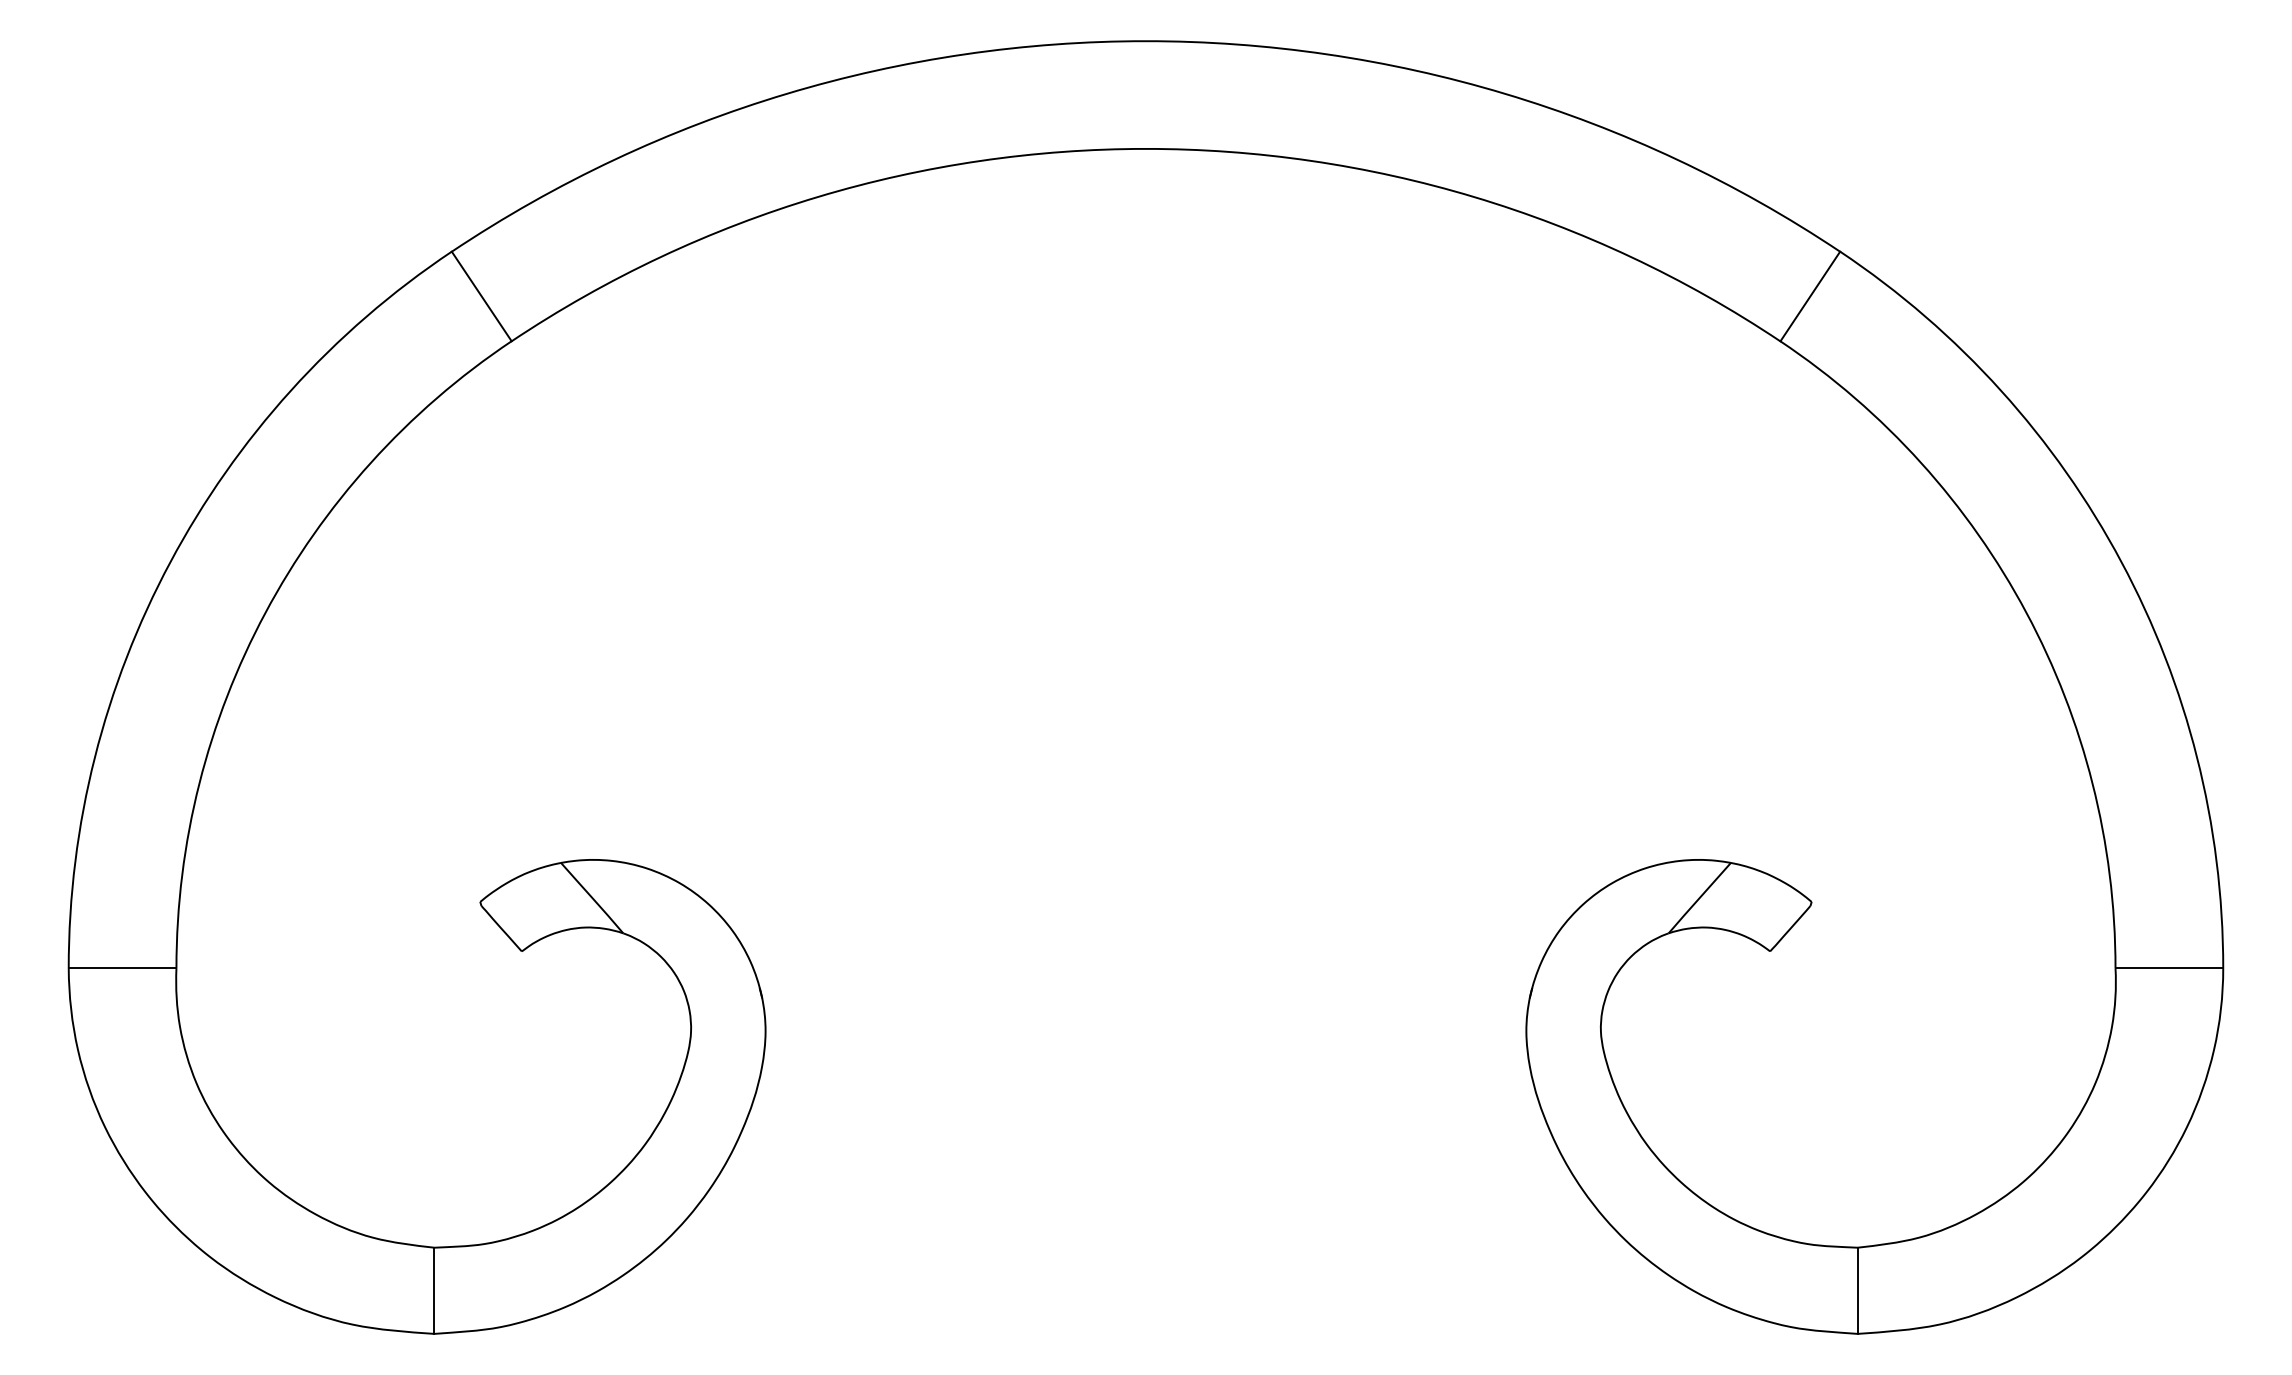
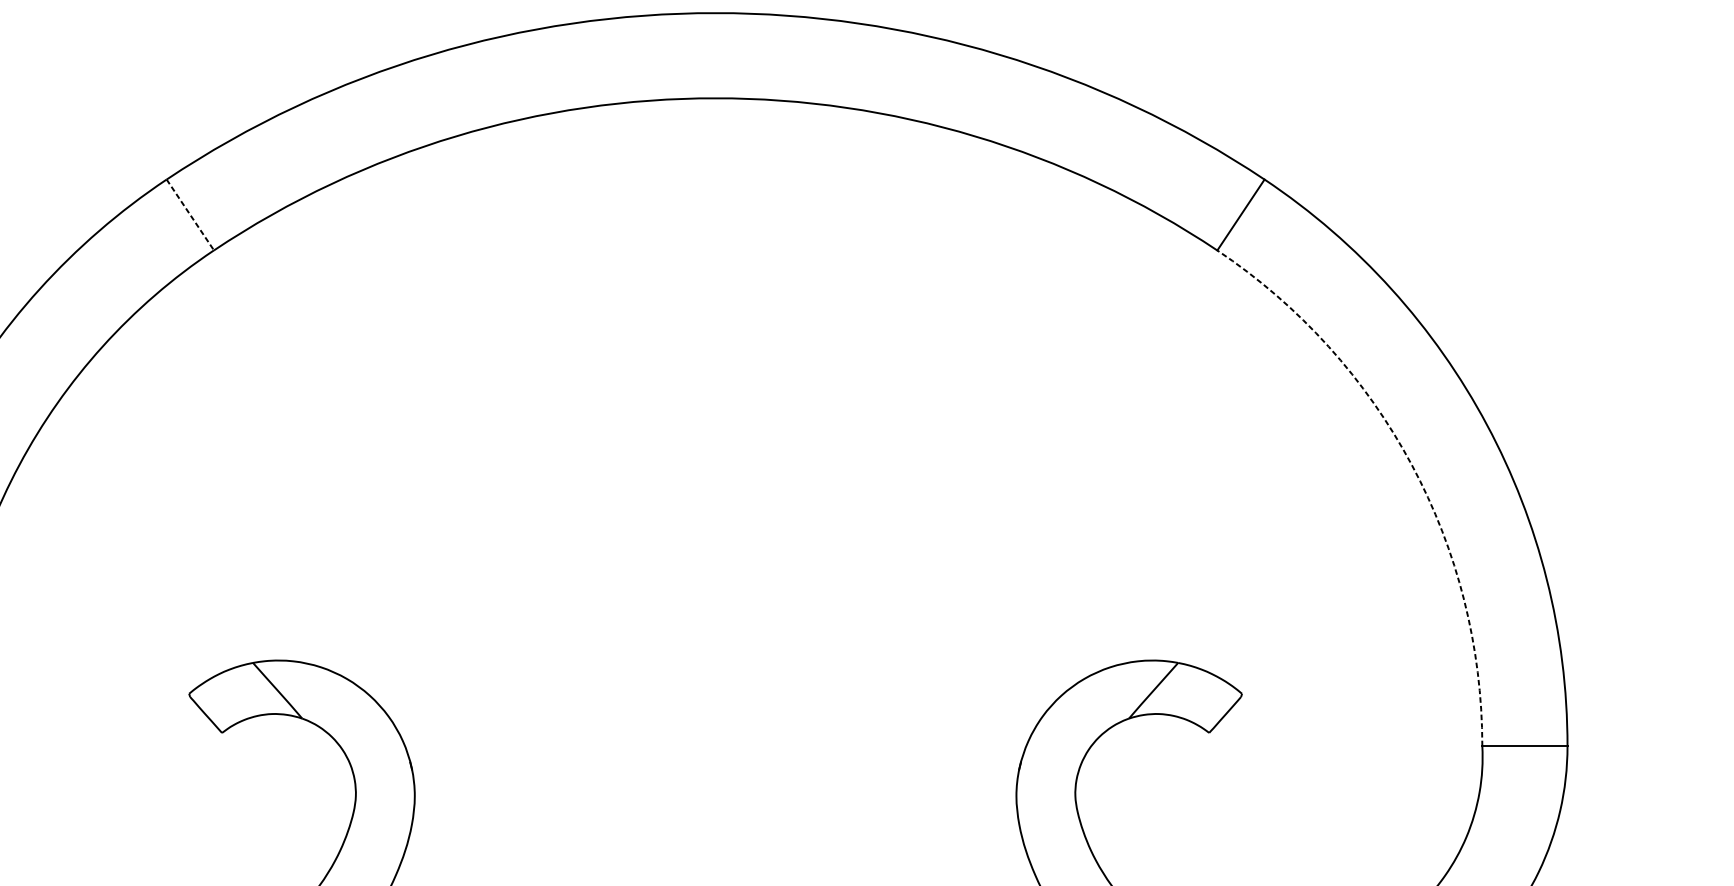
line: (481, 296) -> (190, 215), solid -> dashed
arc: (2026, 612) -> (1411, 464), solid -> dashed

